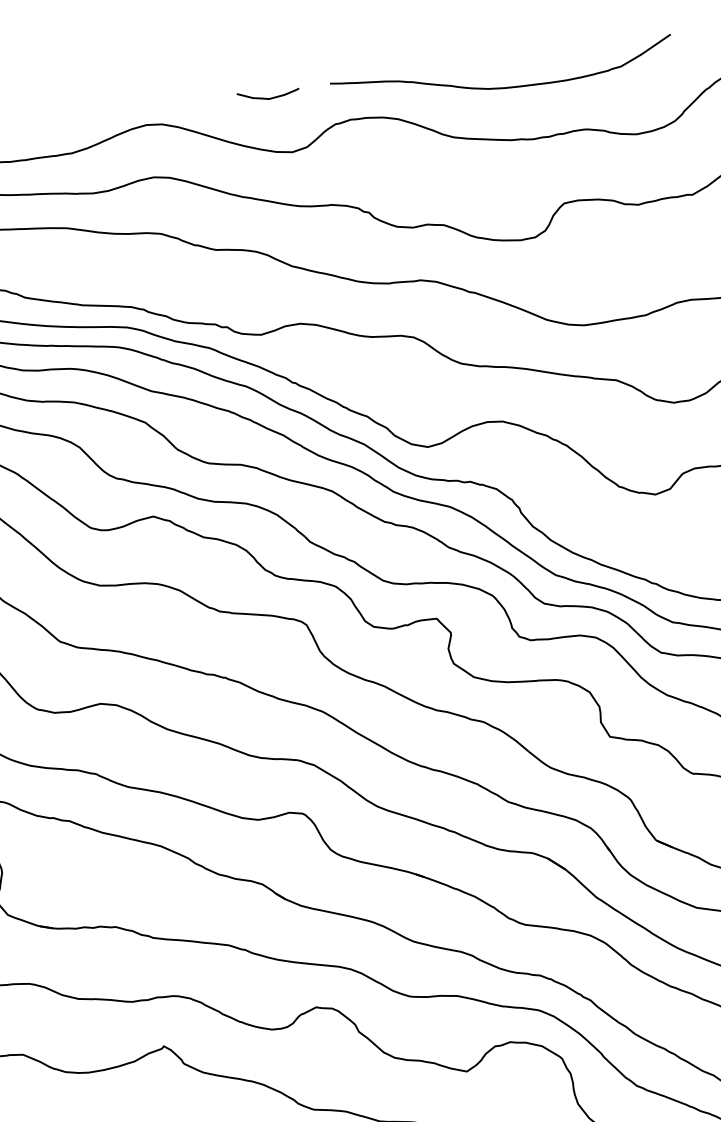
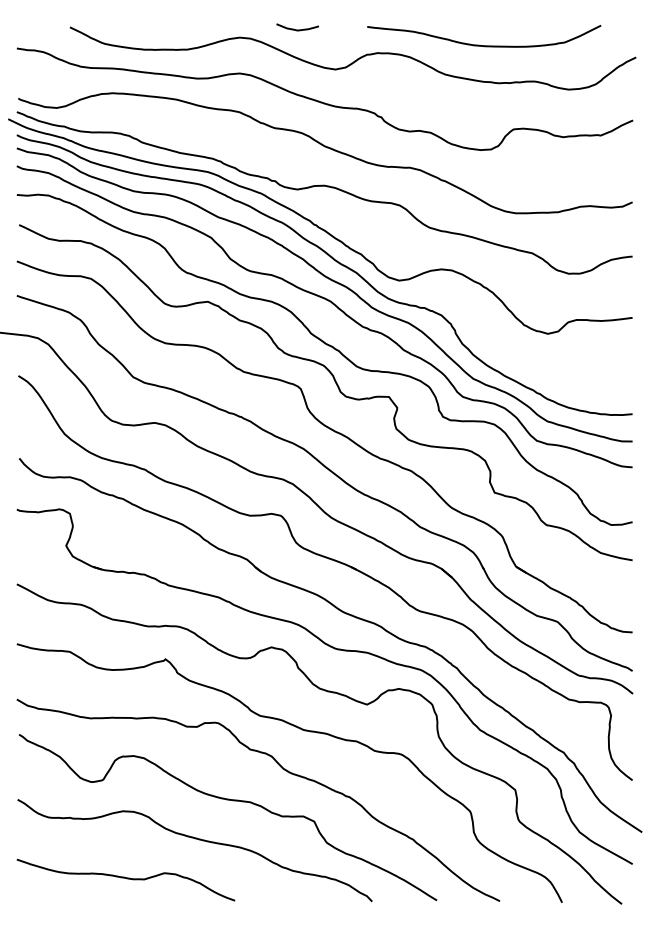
curve: (268, 97) -> (297, 29), moved

